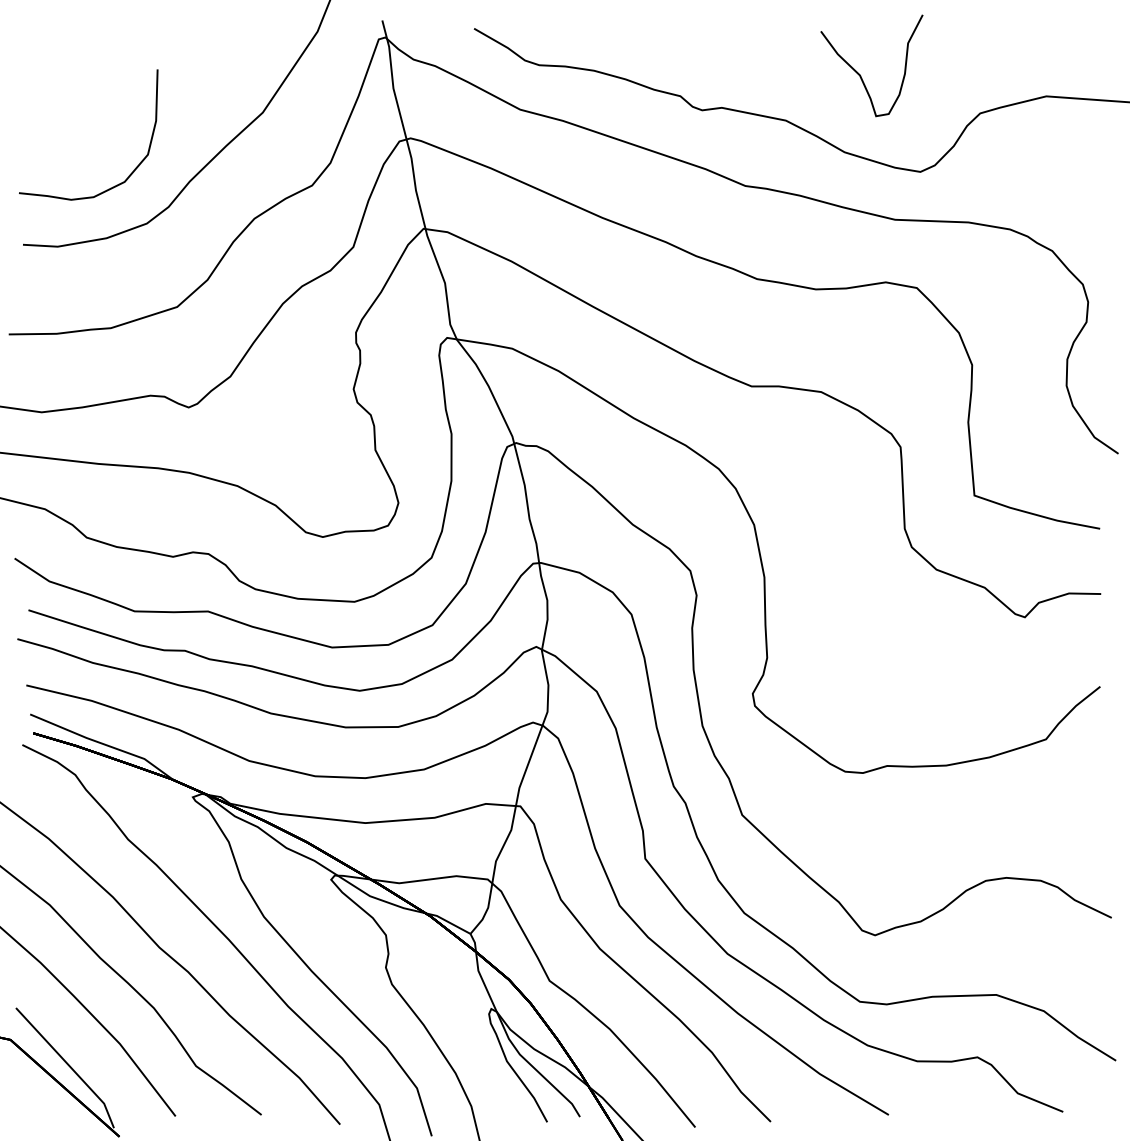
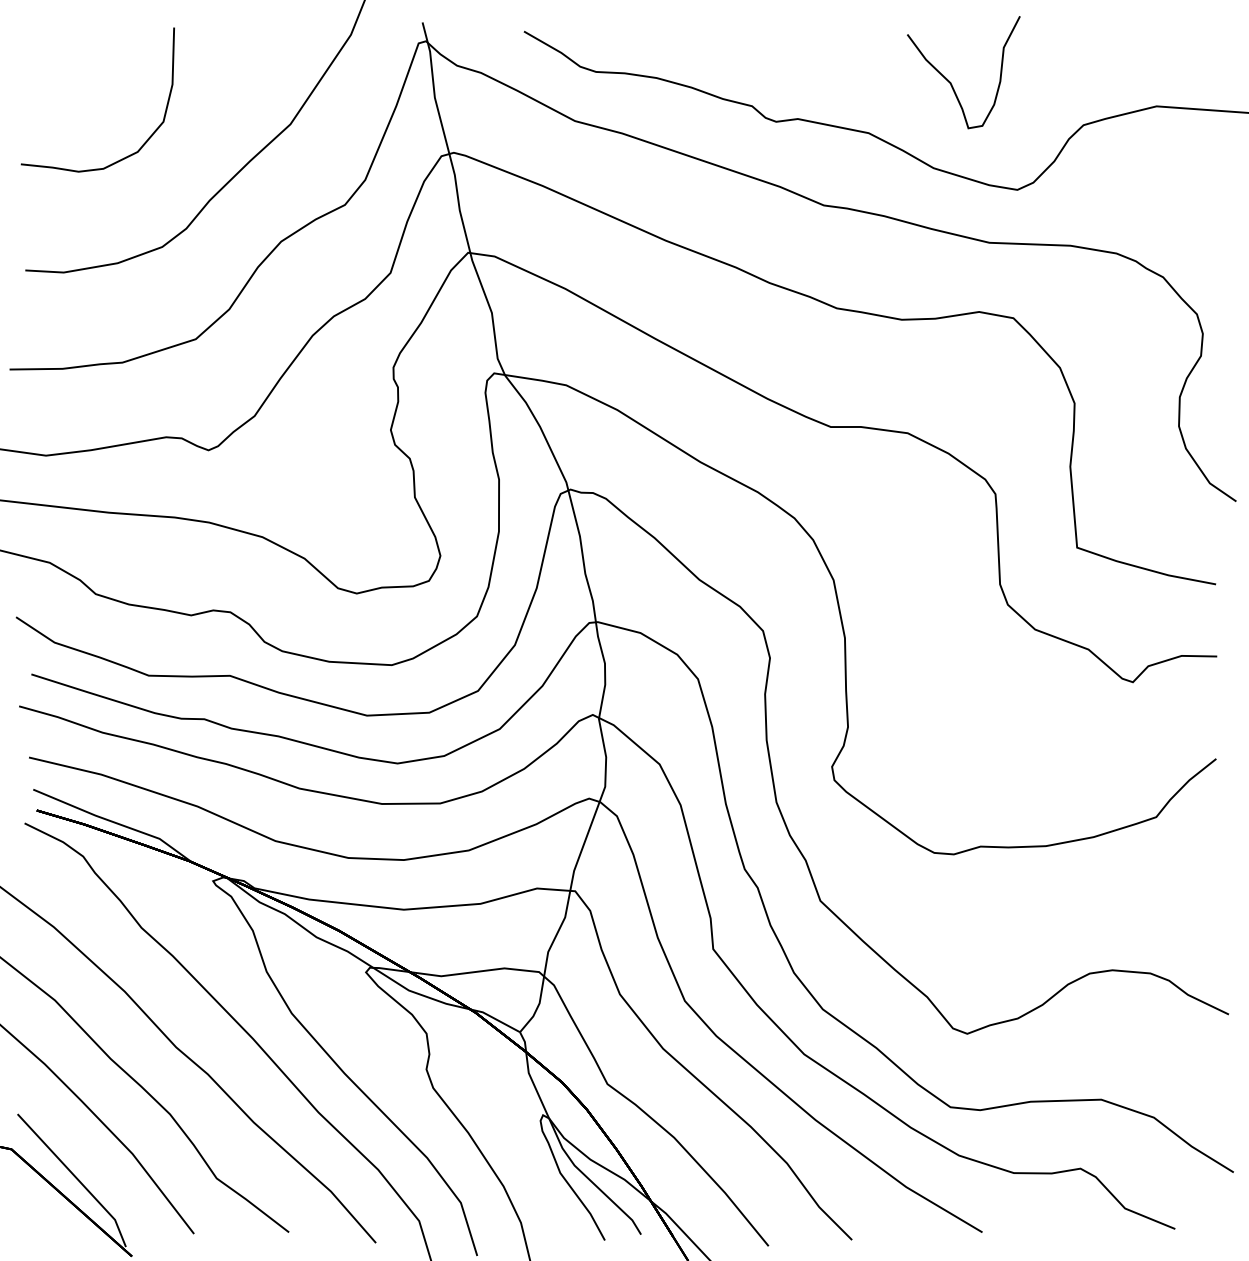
curve: (134, 168) -> (148, 137), moved

